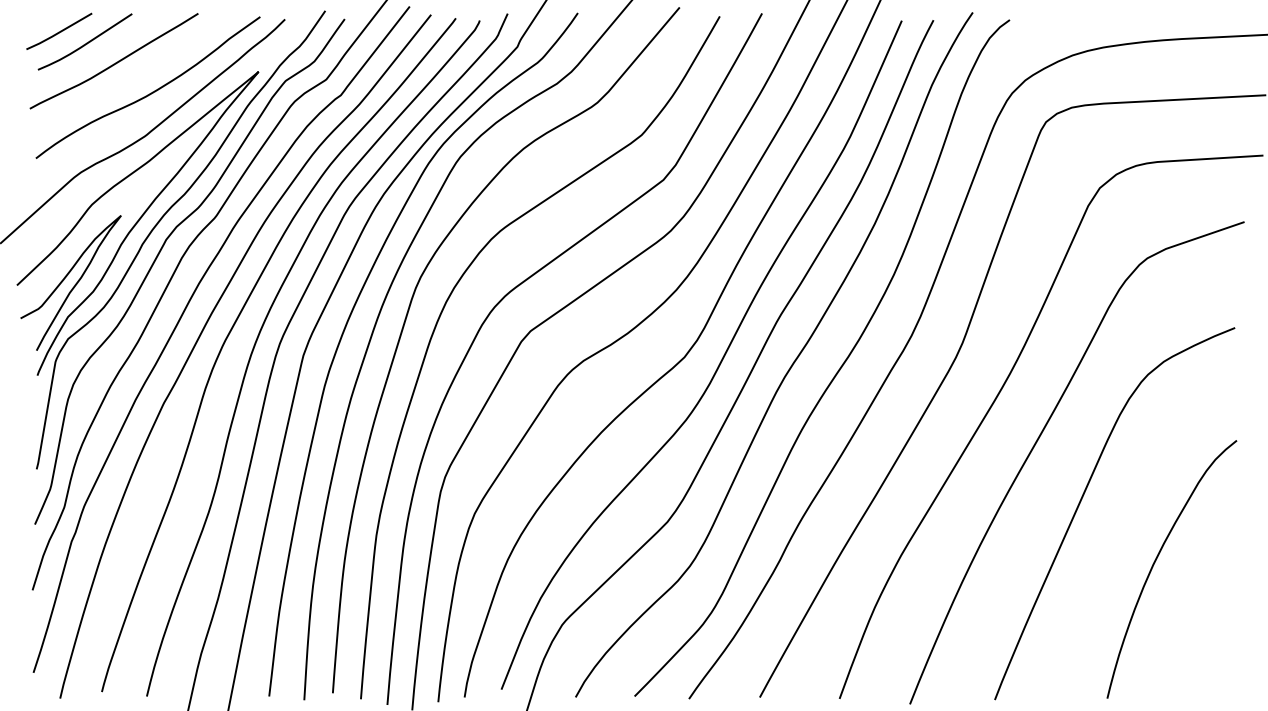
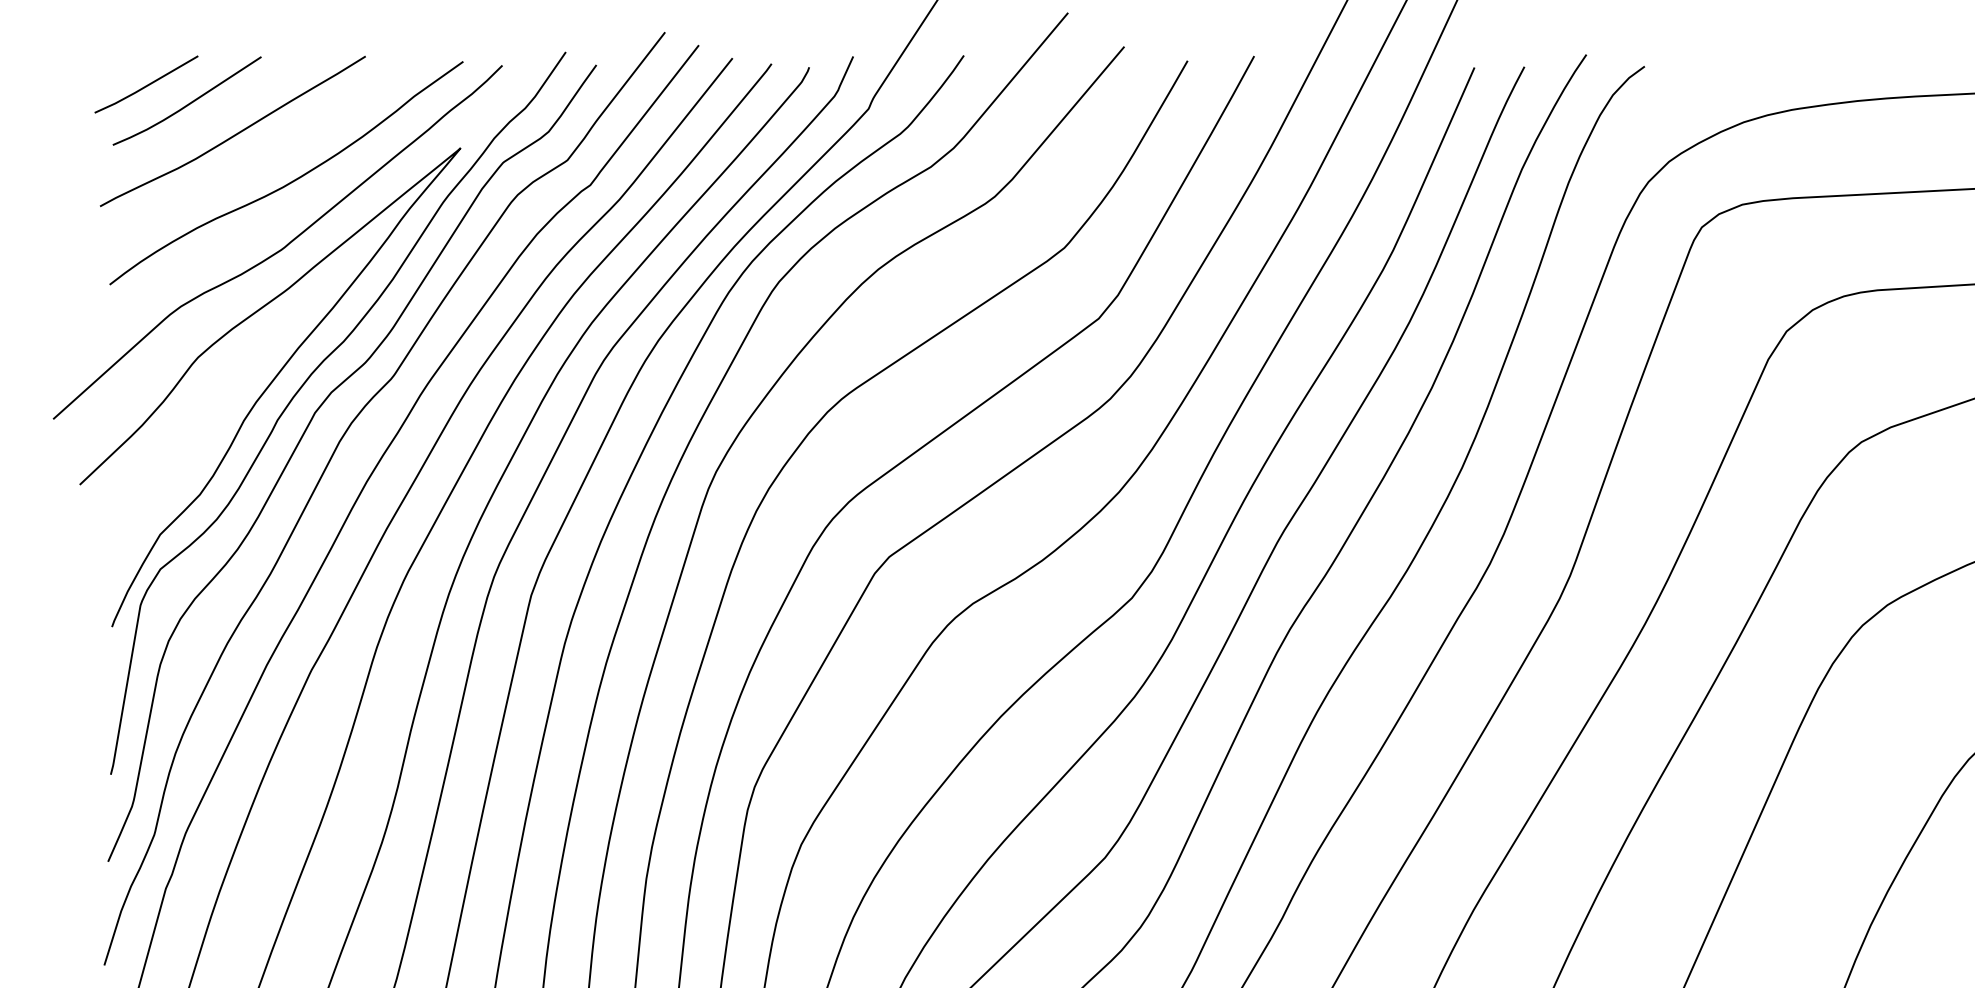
curve: (74, 284) -> (170, 483), removed

